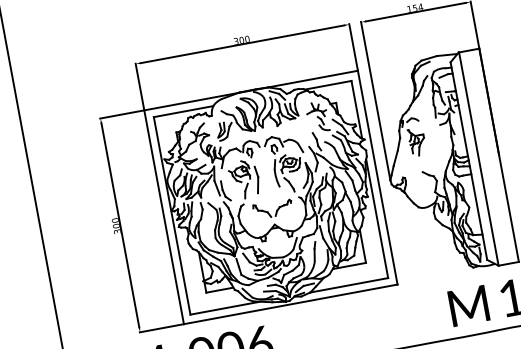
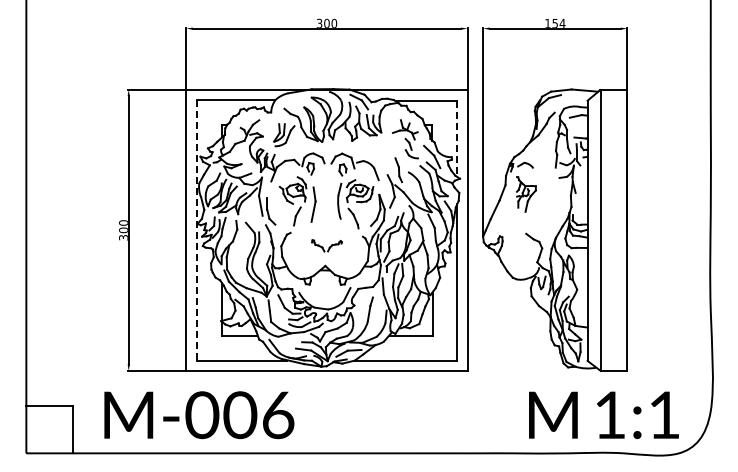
line: (357, 110) -> (457, 139), solid -> dashed
part: (272, 209) -> (326, 245), size x0.6
line: (171, 215) -> (196, 230), solid -> dashed

